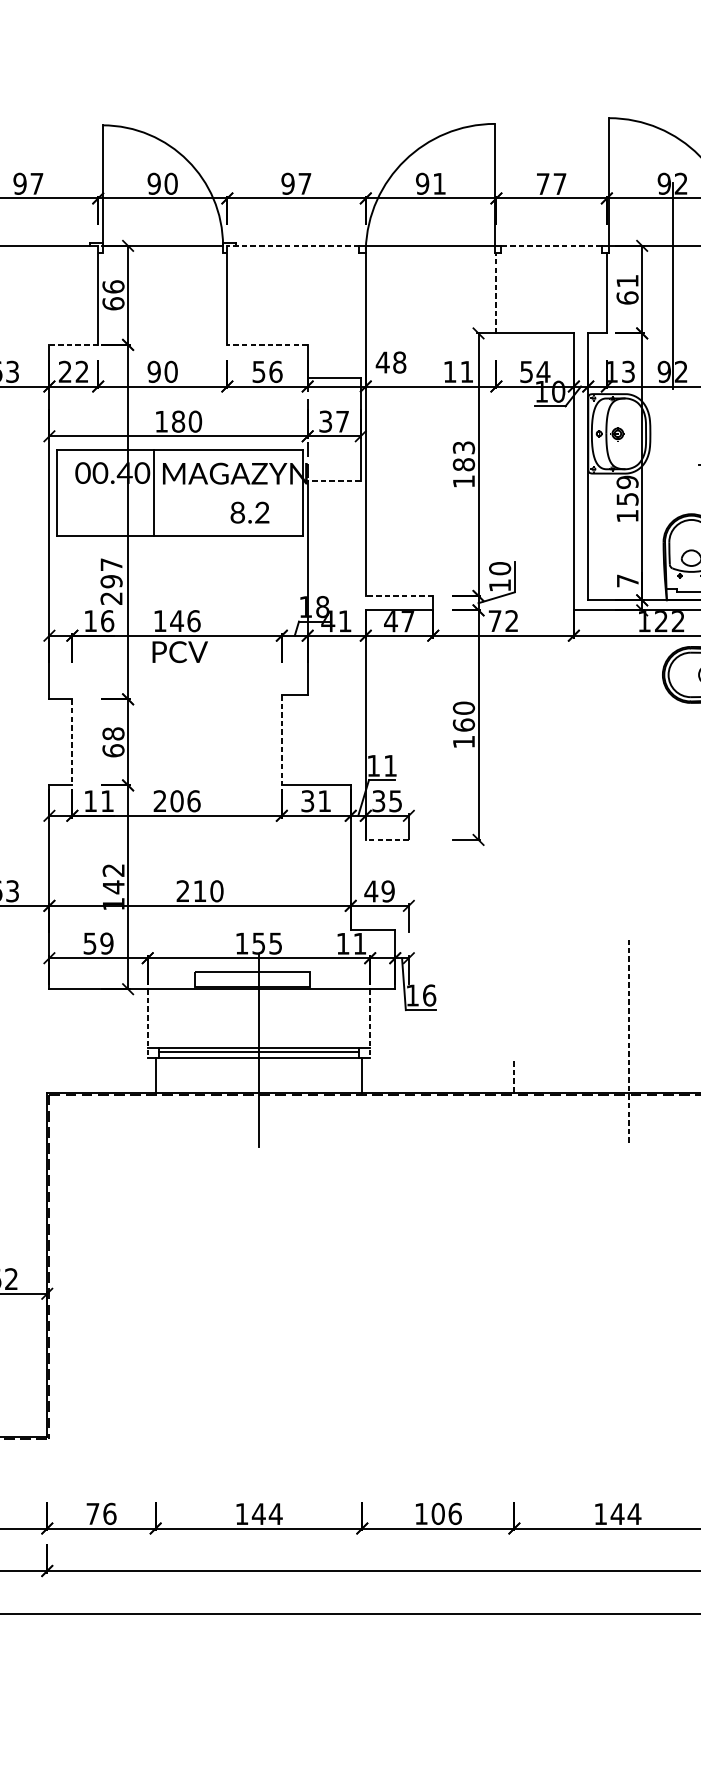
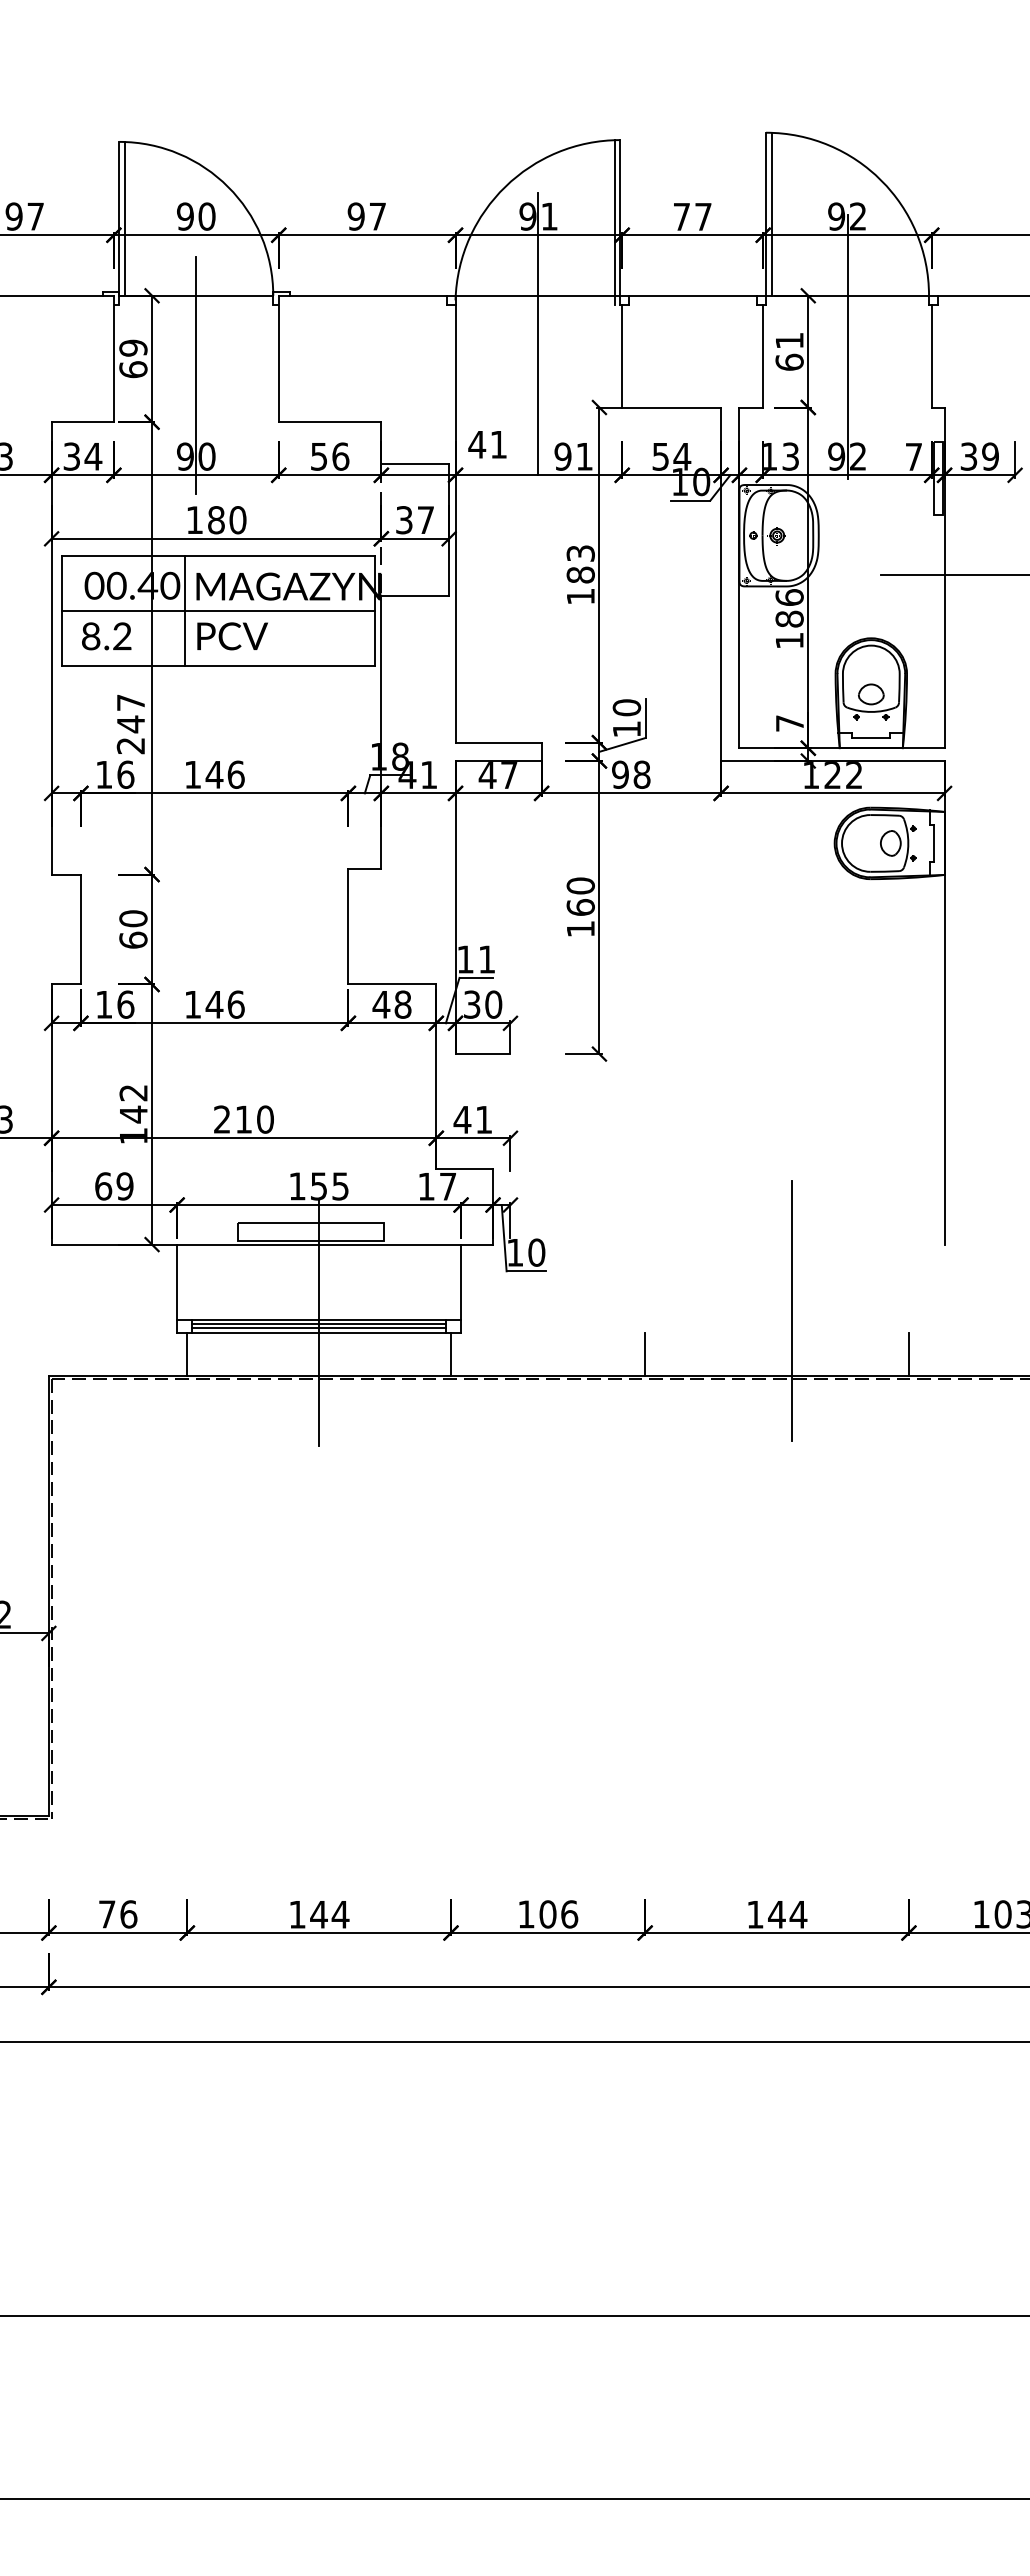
line: (613, 181) -> (771, 213), added
line: (106, 185) -> (124, 218), added
line: (490, 188) -> (614, 222), added
line: (292, 245) -> (362, 295), dashed -> solid
line: (551, 245) -> (692, 295), dashed -> solid
line: (430, 275) -> (537, 333), added
text: (113, 286) -> (133, 347), 66 -> 69
line: (496, 292) -> (622, 355), dashed -> solid
line: (162, 308) -> (196, 375), added
line: (73, 345) -> (82, 422), dashed -> solid
line: (267, 345) -> (329, 422), dashed -> solid
text: (399, 362) -> (498, 444), 48 -> 41
text: (73, 371) -> (82, 456), 22 -> 34
text: (449, 371) -> (562, 456), 11 -> 91
line: (334, 481) -> (415, 596), dashed -> solid
text: (627, 490) -> (789, 608), 159 -> 186
line: (180, 492) -> (218, 610), added
text: (249, 512) -> (106, 636), moved
text: (111, 581) -> (130, 724), 297 -> 247
line: (399, 595) -> (498, 742), dashed -> solid
text: (503, 620) -> (631, 774), 72 -> 98
text: (180, 652) -> (232, 636), moved
text: (113, 733) -> (133, 918), 68 -> 60
line: (281, 739) -> (348, 926), dashed -> solid
line: (72, 742) -> (80, 929), dashed -> solid
text: (107, 801) -> (125, 1004), 11 -> 16
text: (168, 801) -> (203, 1004), 206 -> 146
text: (315, 801) -> (391, 1004), 31 -> 48
text: (395, 801) -> (493, 1004), 35 -> 30
line: (386, 840) -> (482, 1054), dashed -> solid
text: (387, 891) -> (483, 1119), 49 -> 41
text: (90, 943) -> (103, 1186), 59 -> 69
text: (359, 943) -> (447, 1186), 11 -> 17
text: (429, 995) -> (536, 1252), 16 -> 10
line: (148, 1023) -> (177, 1288), dashed -> solid
line: (370, 1023) -> (461, 1288), dashed -> solid
line: (629, 1041) -> (791, 1311), dashed -> solid
line: (258, 1054) -> (318, 1327), added
line: (514, 1075) -> (645, 1354), dashed -> solid

